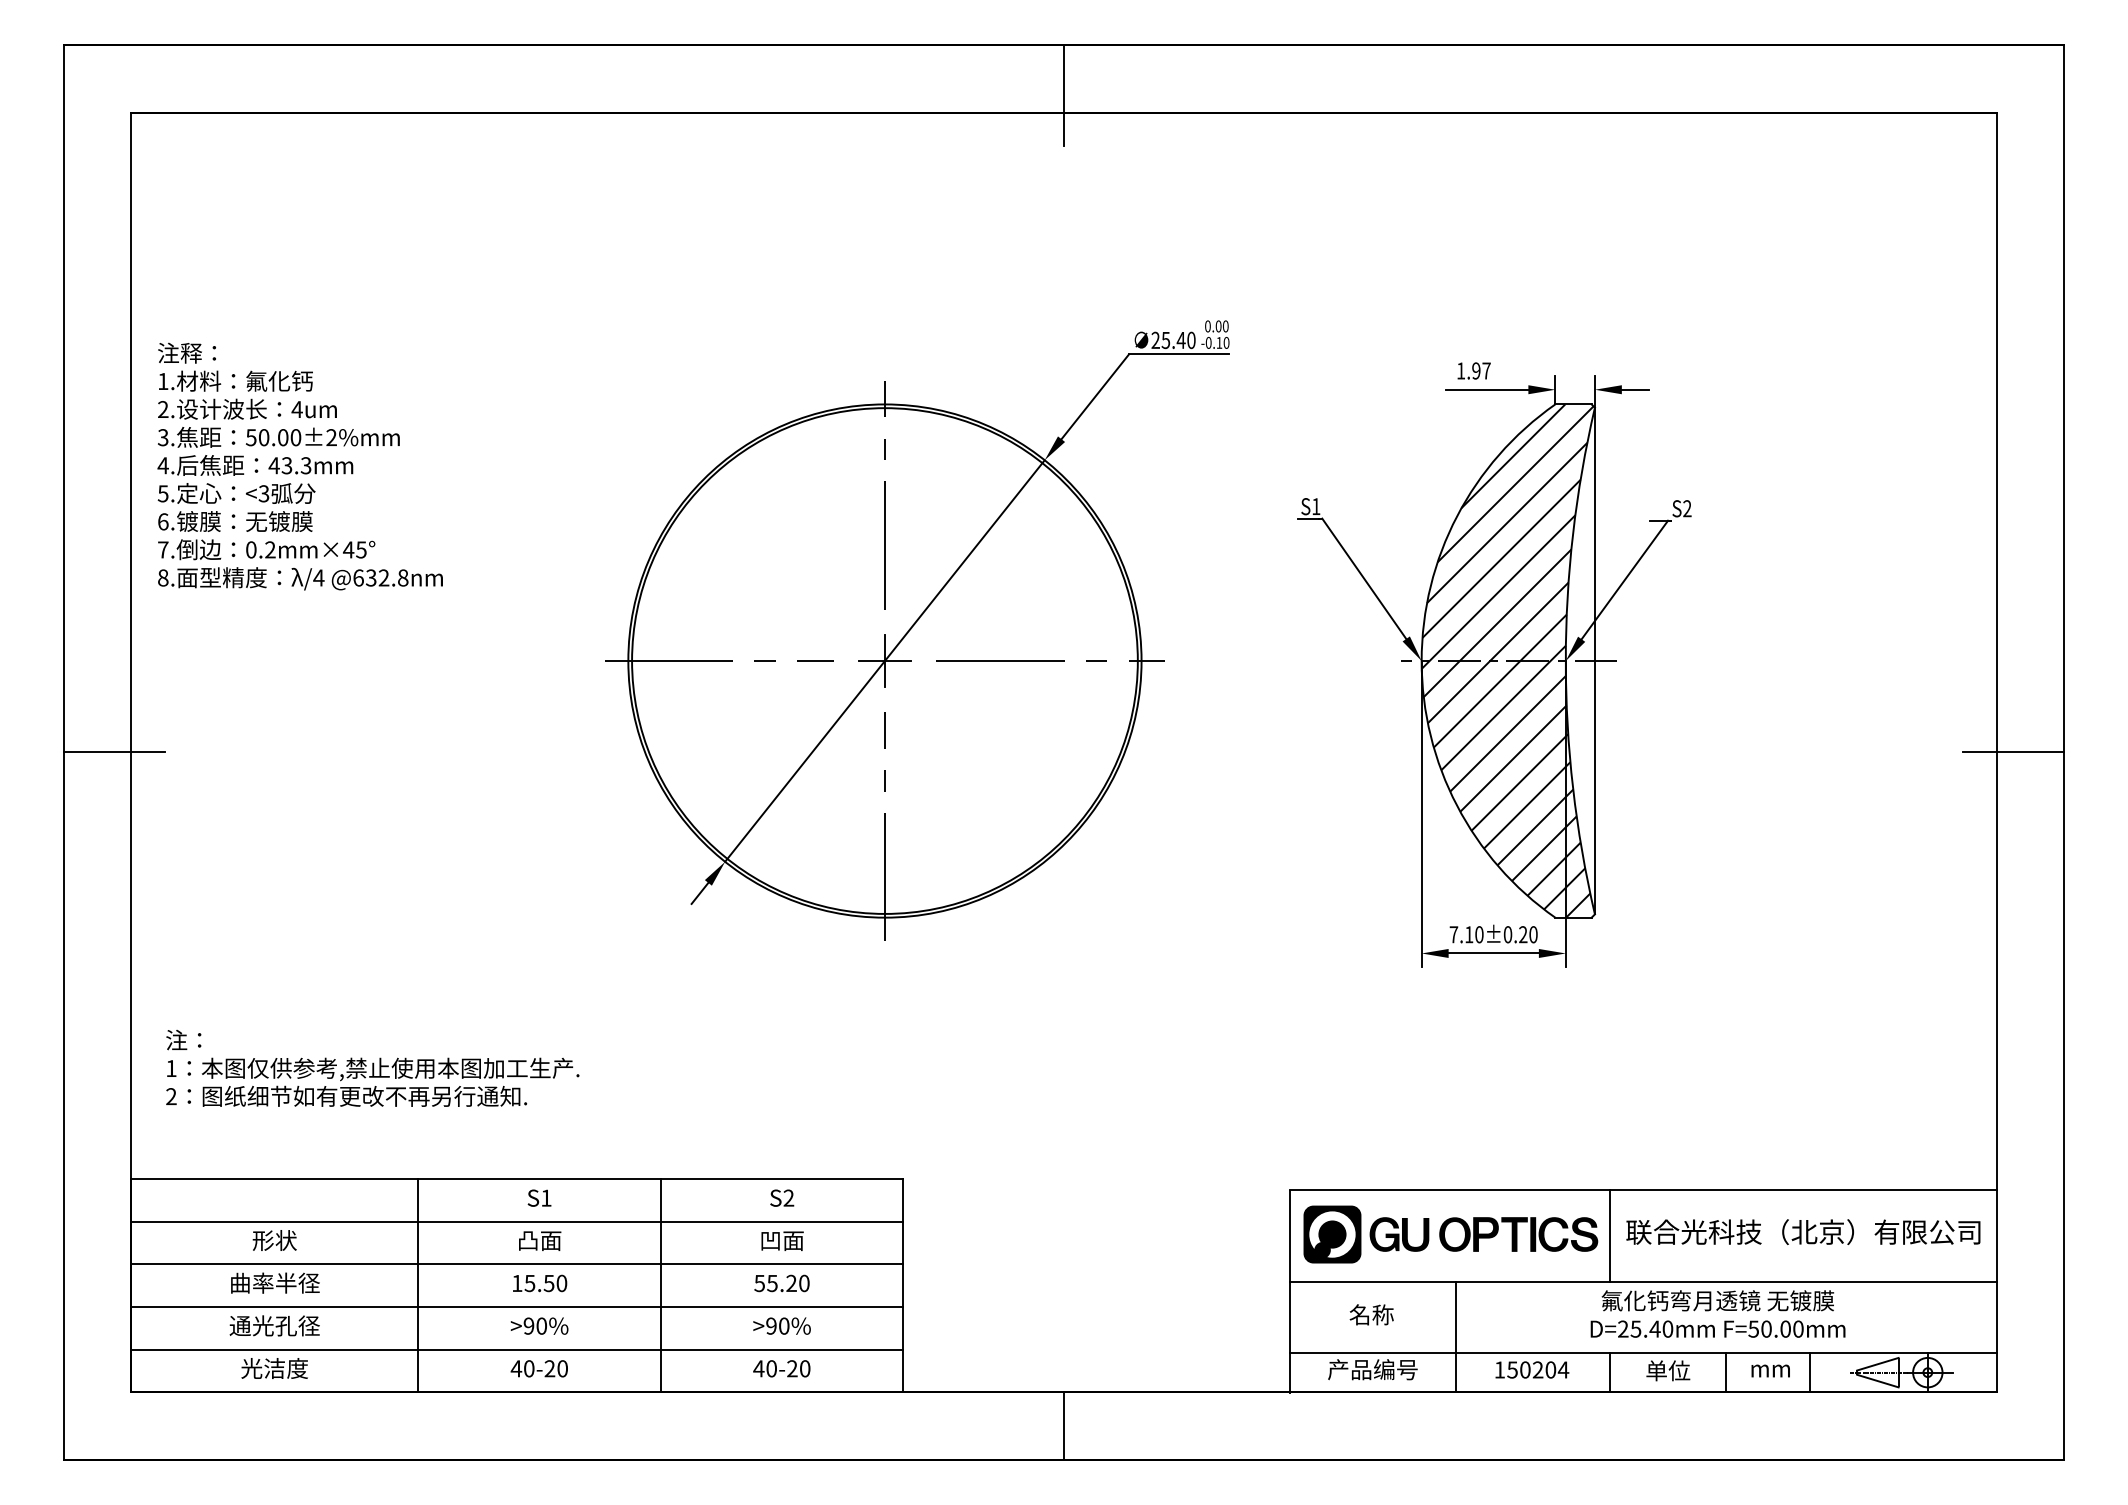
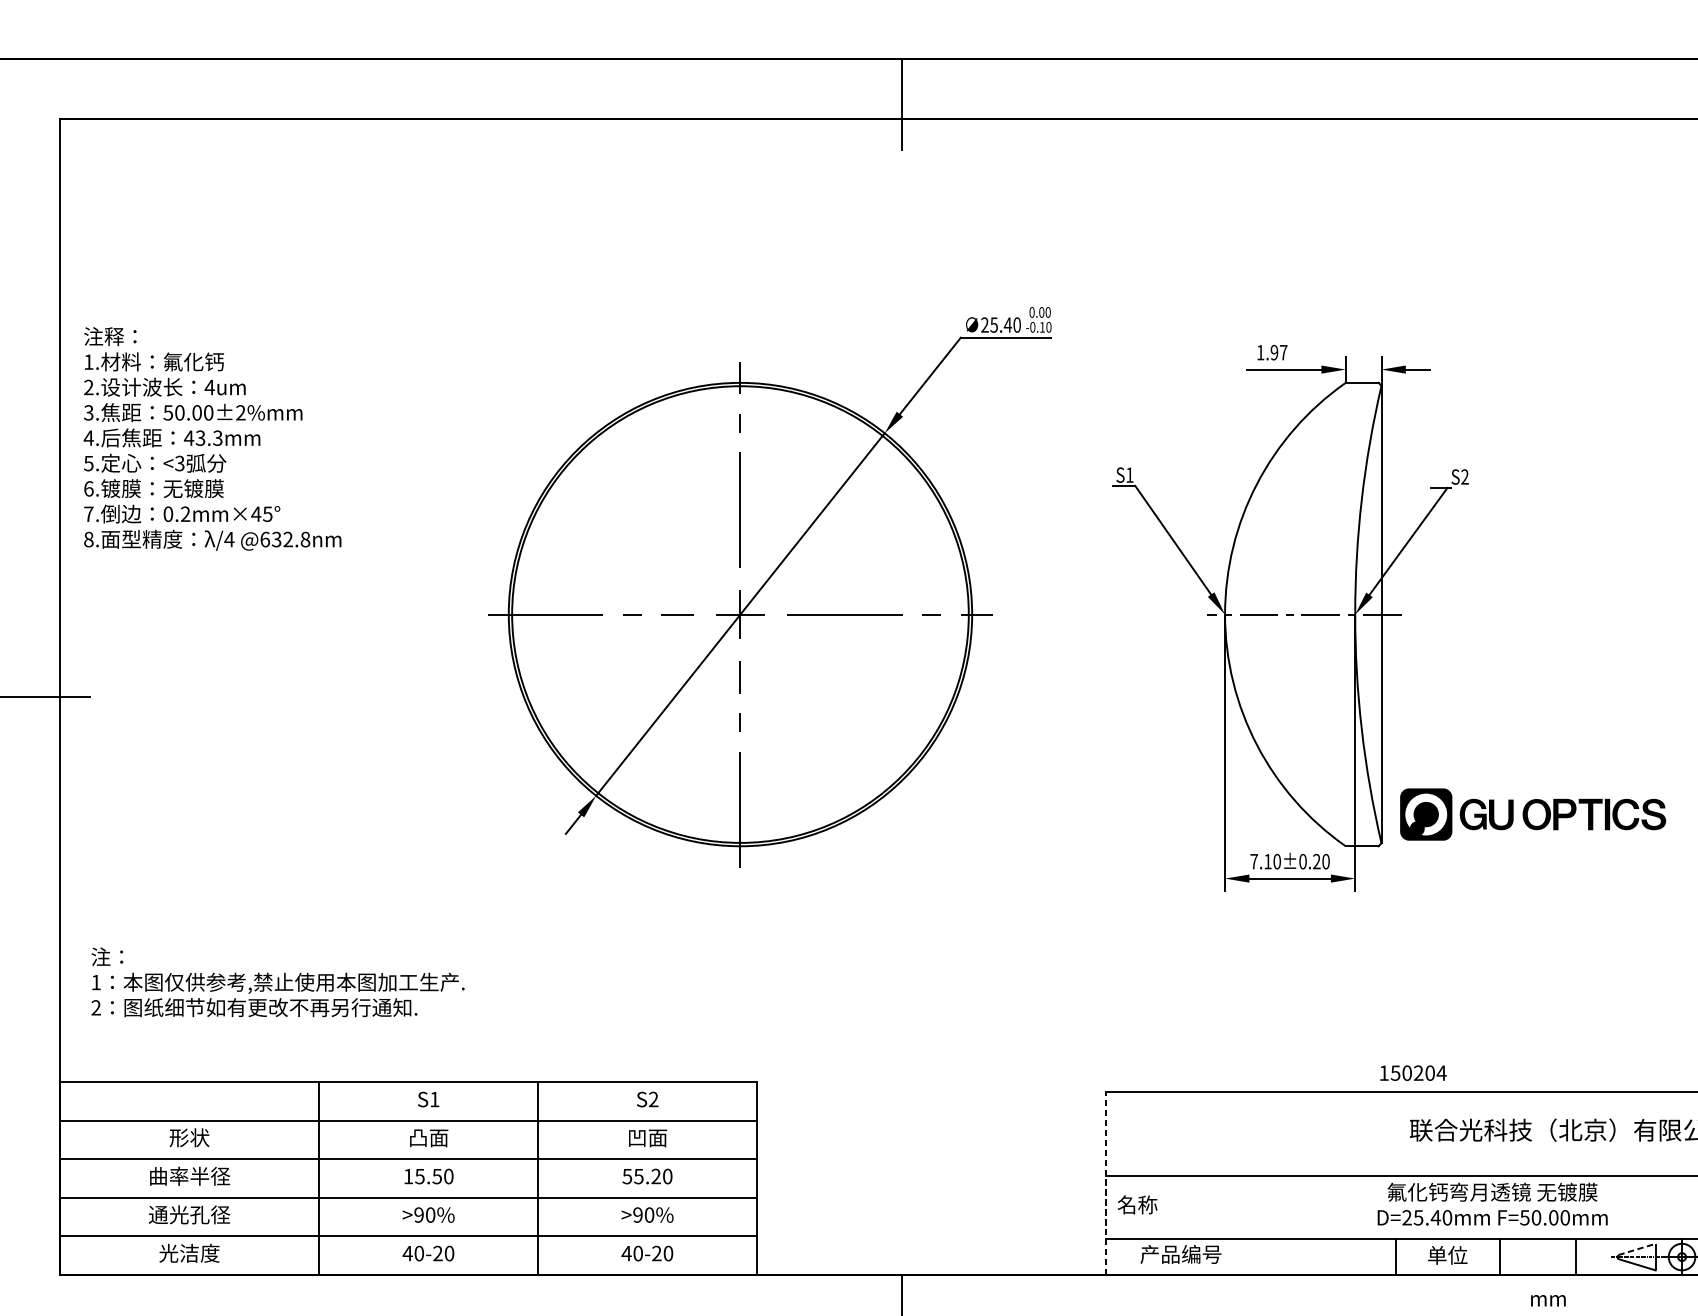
hatch: (1507, 660) -> (1302, 614), removed
part: (1450, 1234) -> (1532, 814), moved
line: (1610, 1235) -> (1395, 1133), removed
line: (1289, 1291) -> (1105, 1183), solid -> dashed
text: (1371, 1314) -> (1137, 1204), moved
line: (1456, 1337) -> (1256, 1225), removed
line: (1877, 1364) -> (1636, 1249), solid -> dashed
text: (1532, 1369) -> (1413, 1072), moved
text: (1770, 1370) -> (1548, 1300), moved

